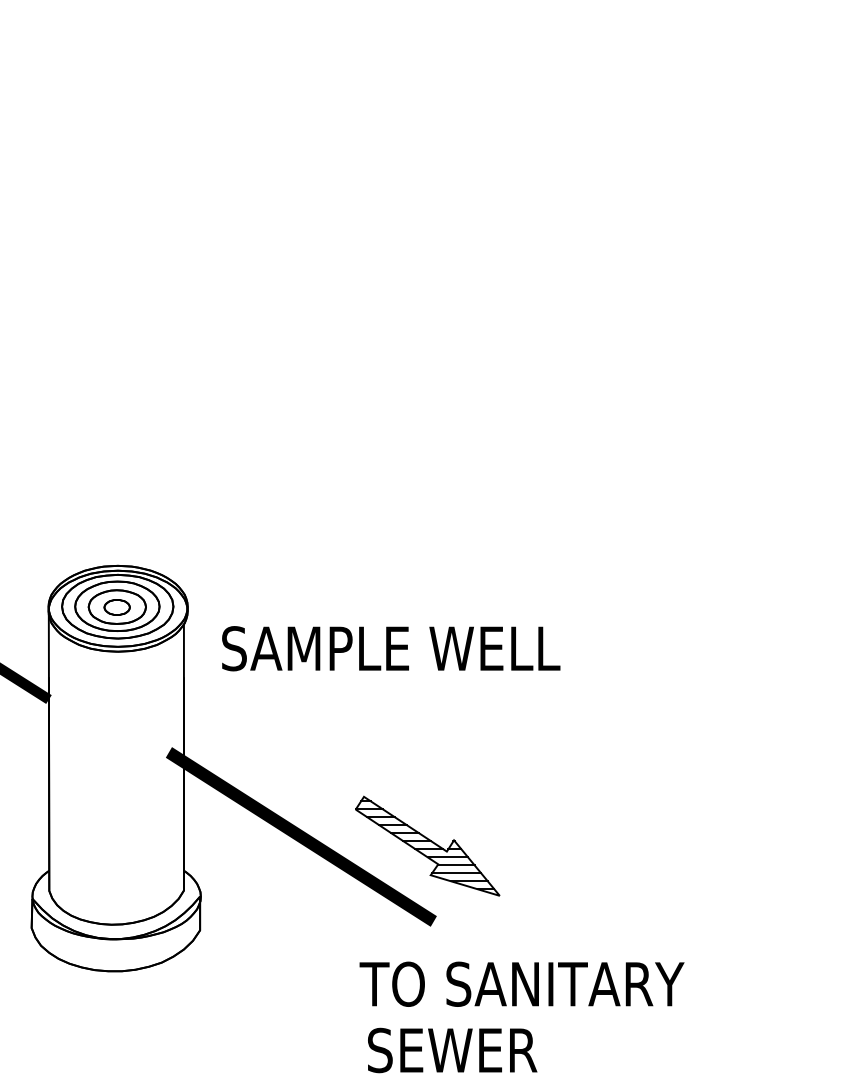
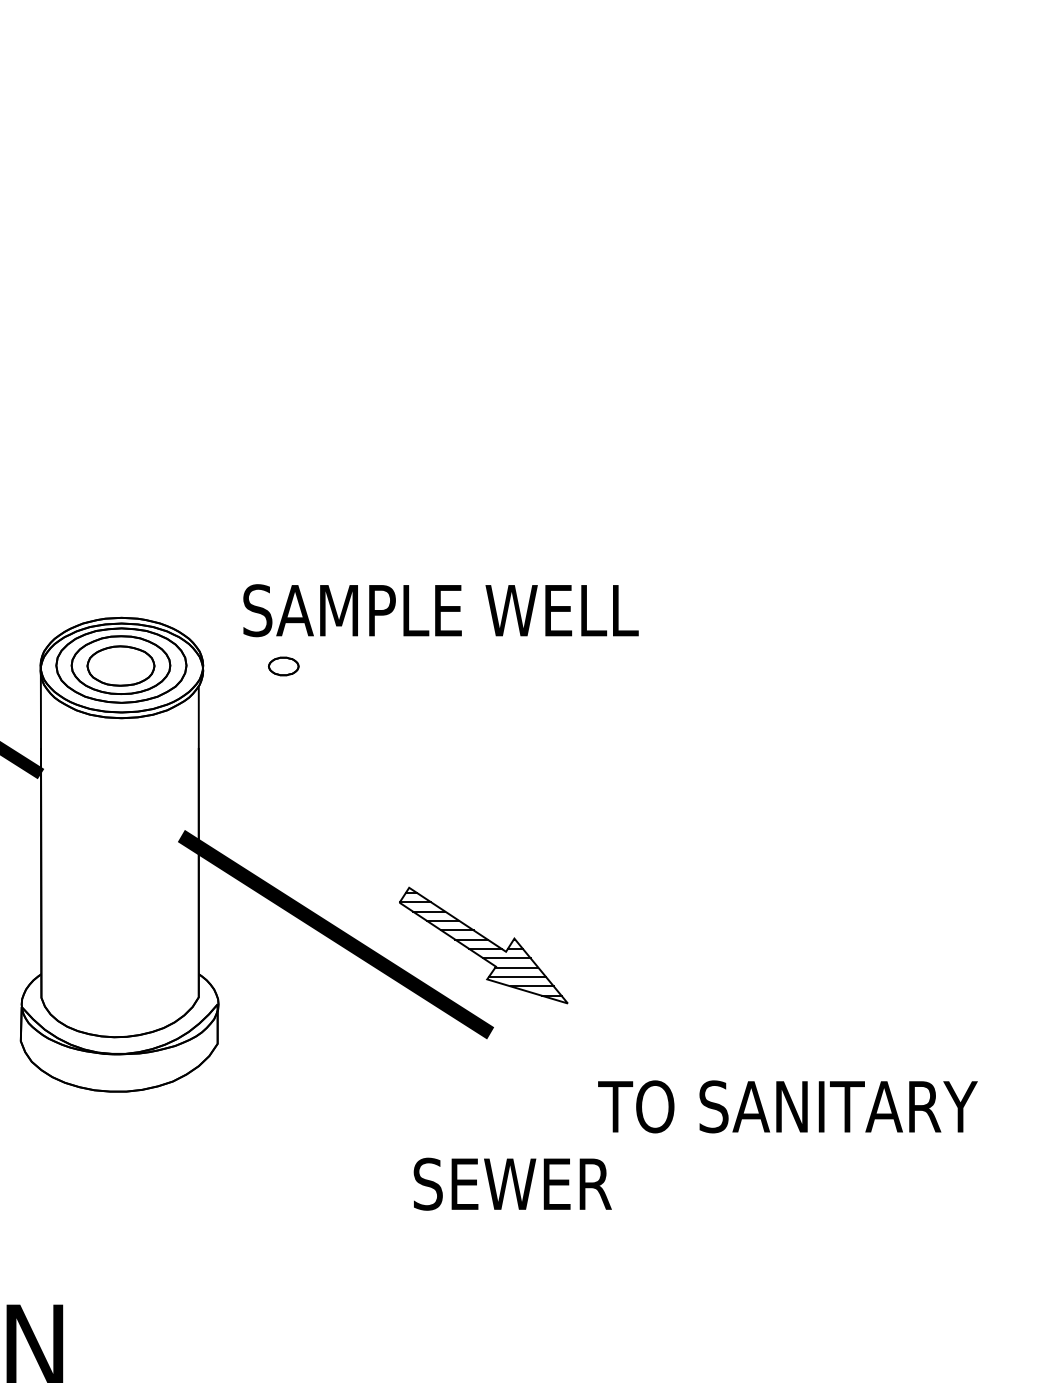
part: (116, 607) -> (283, 666), moved
text: (390, 648) -> (440, 610), moved
text: (521, 983) -> (787, 1106), moved

